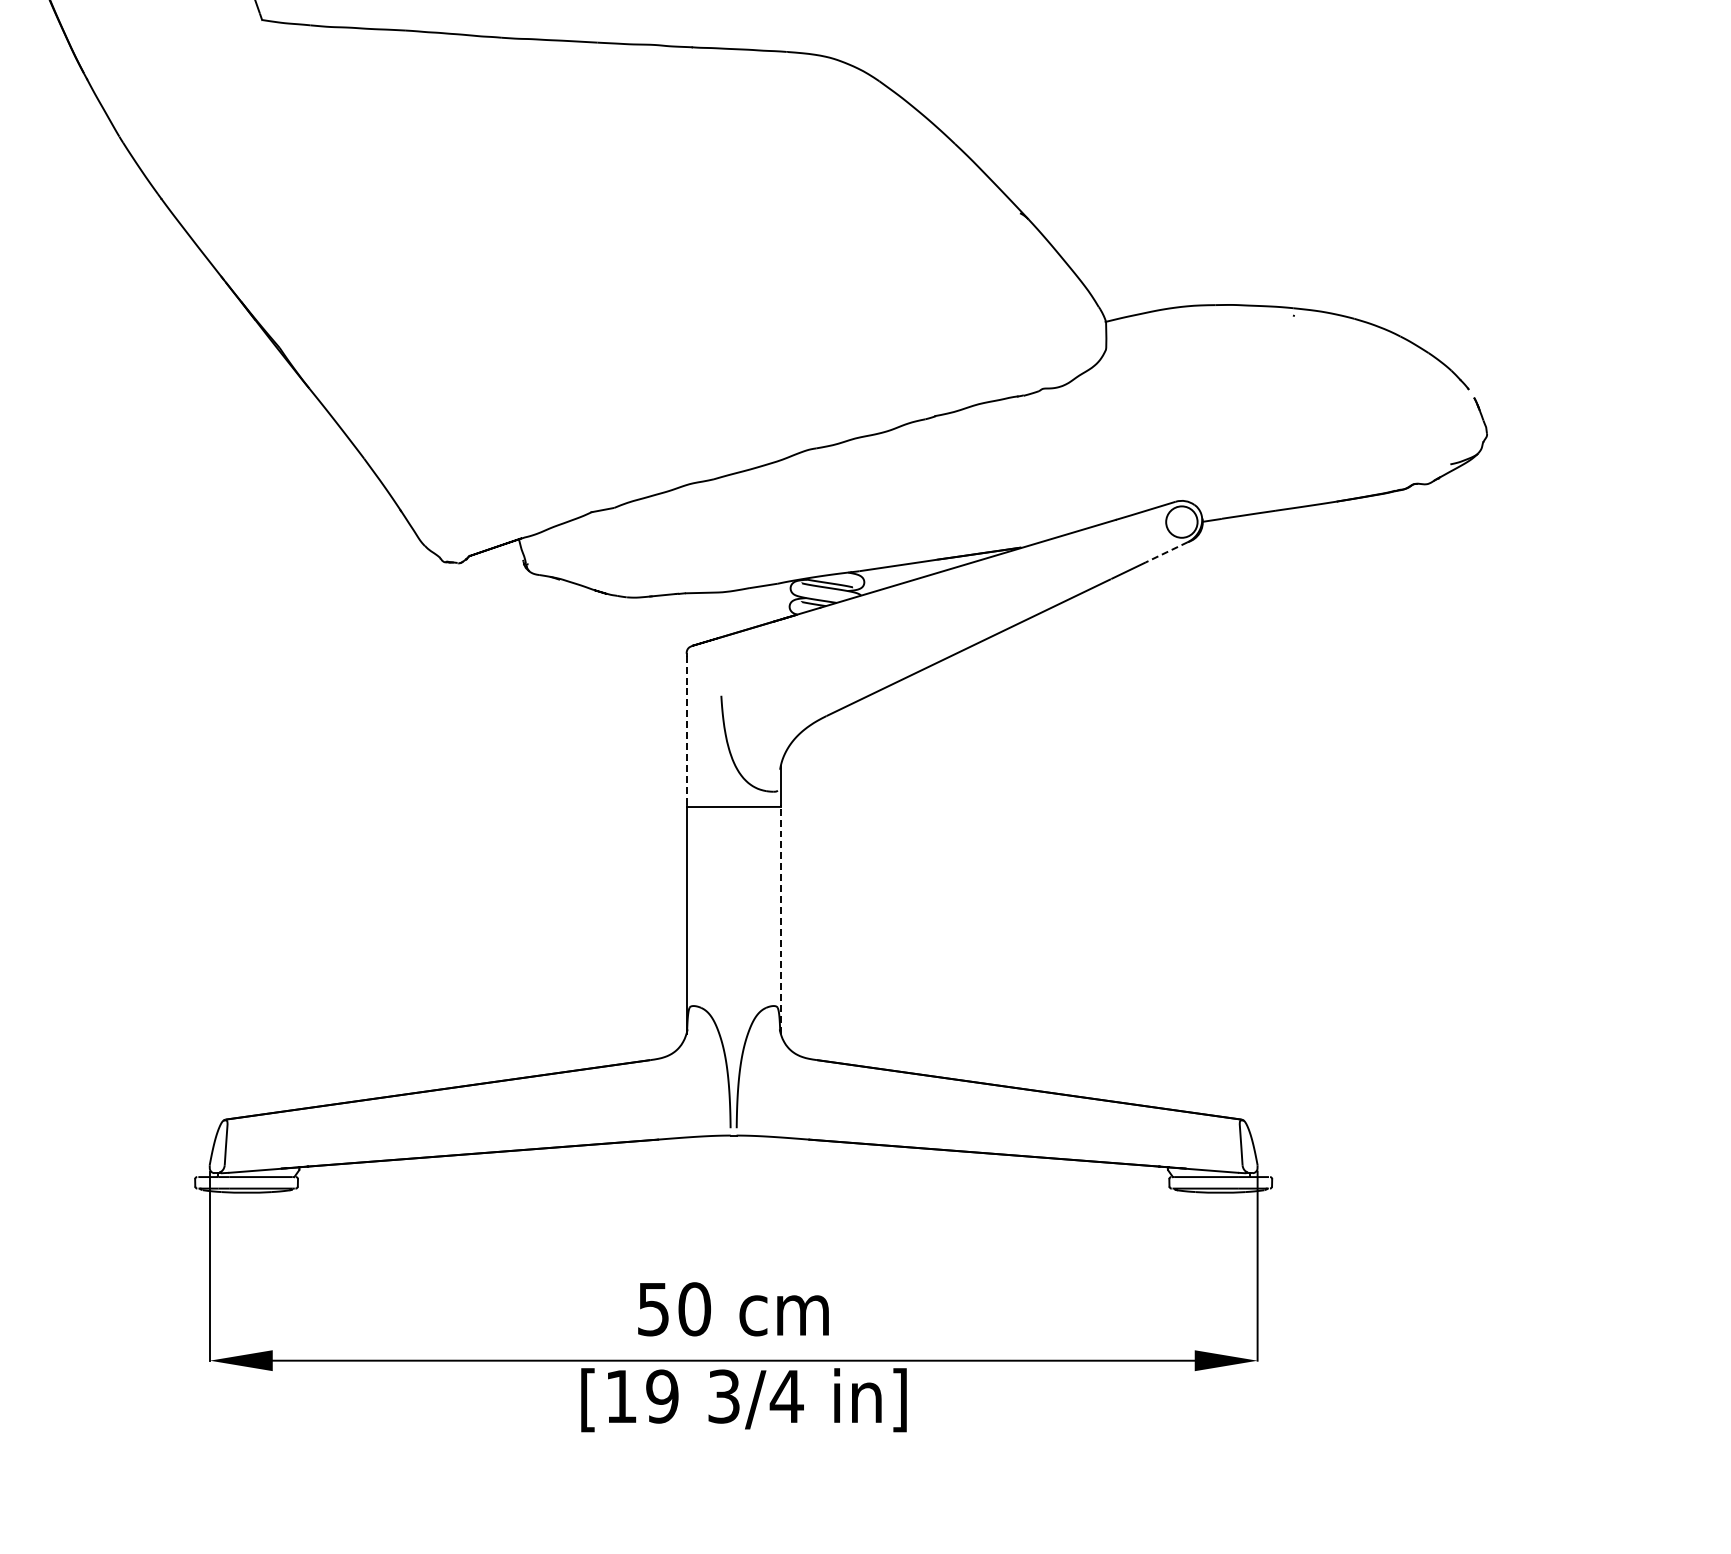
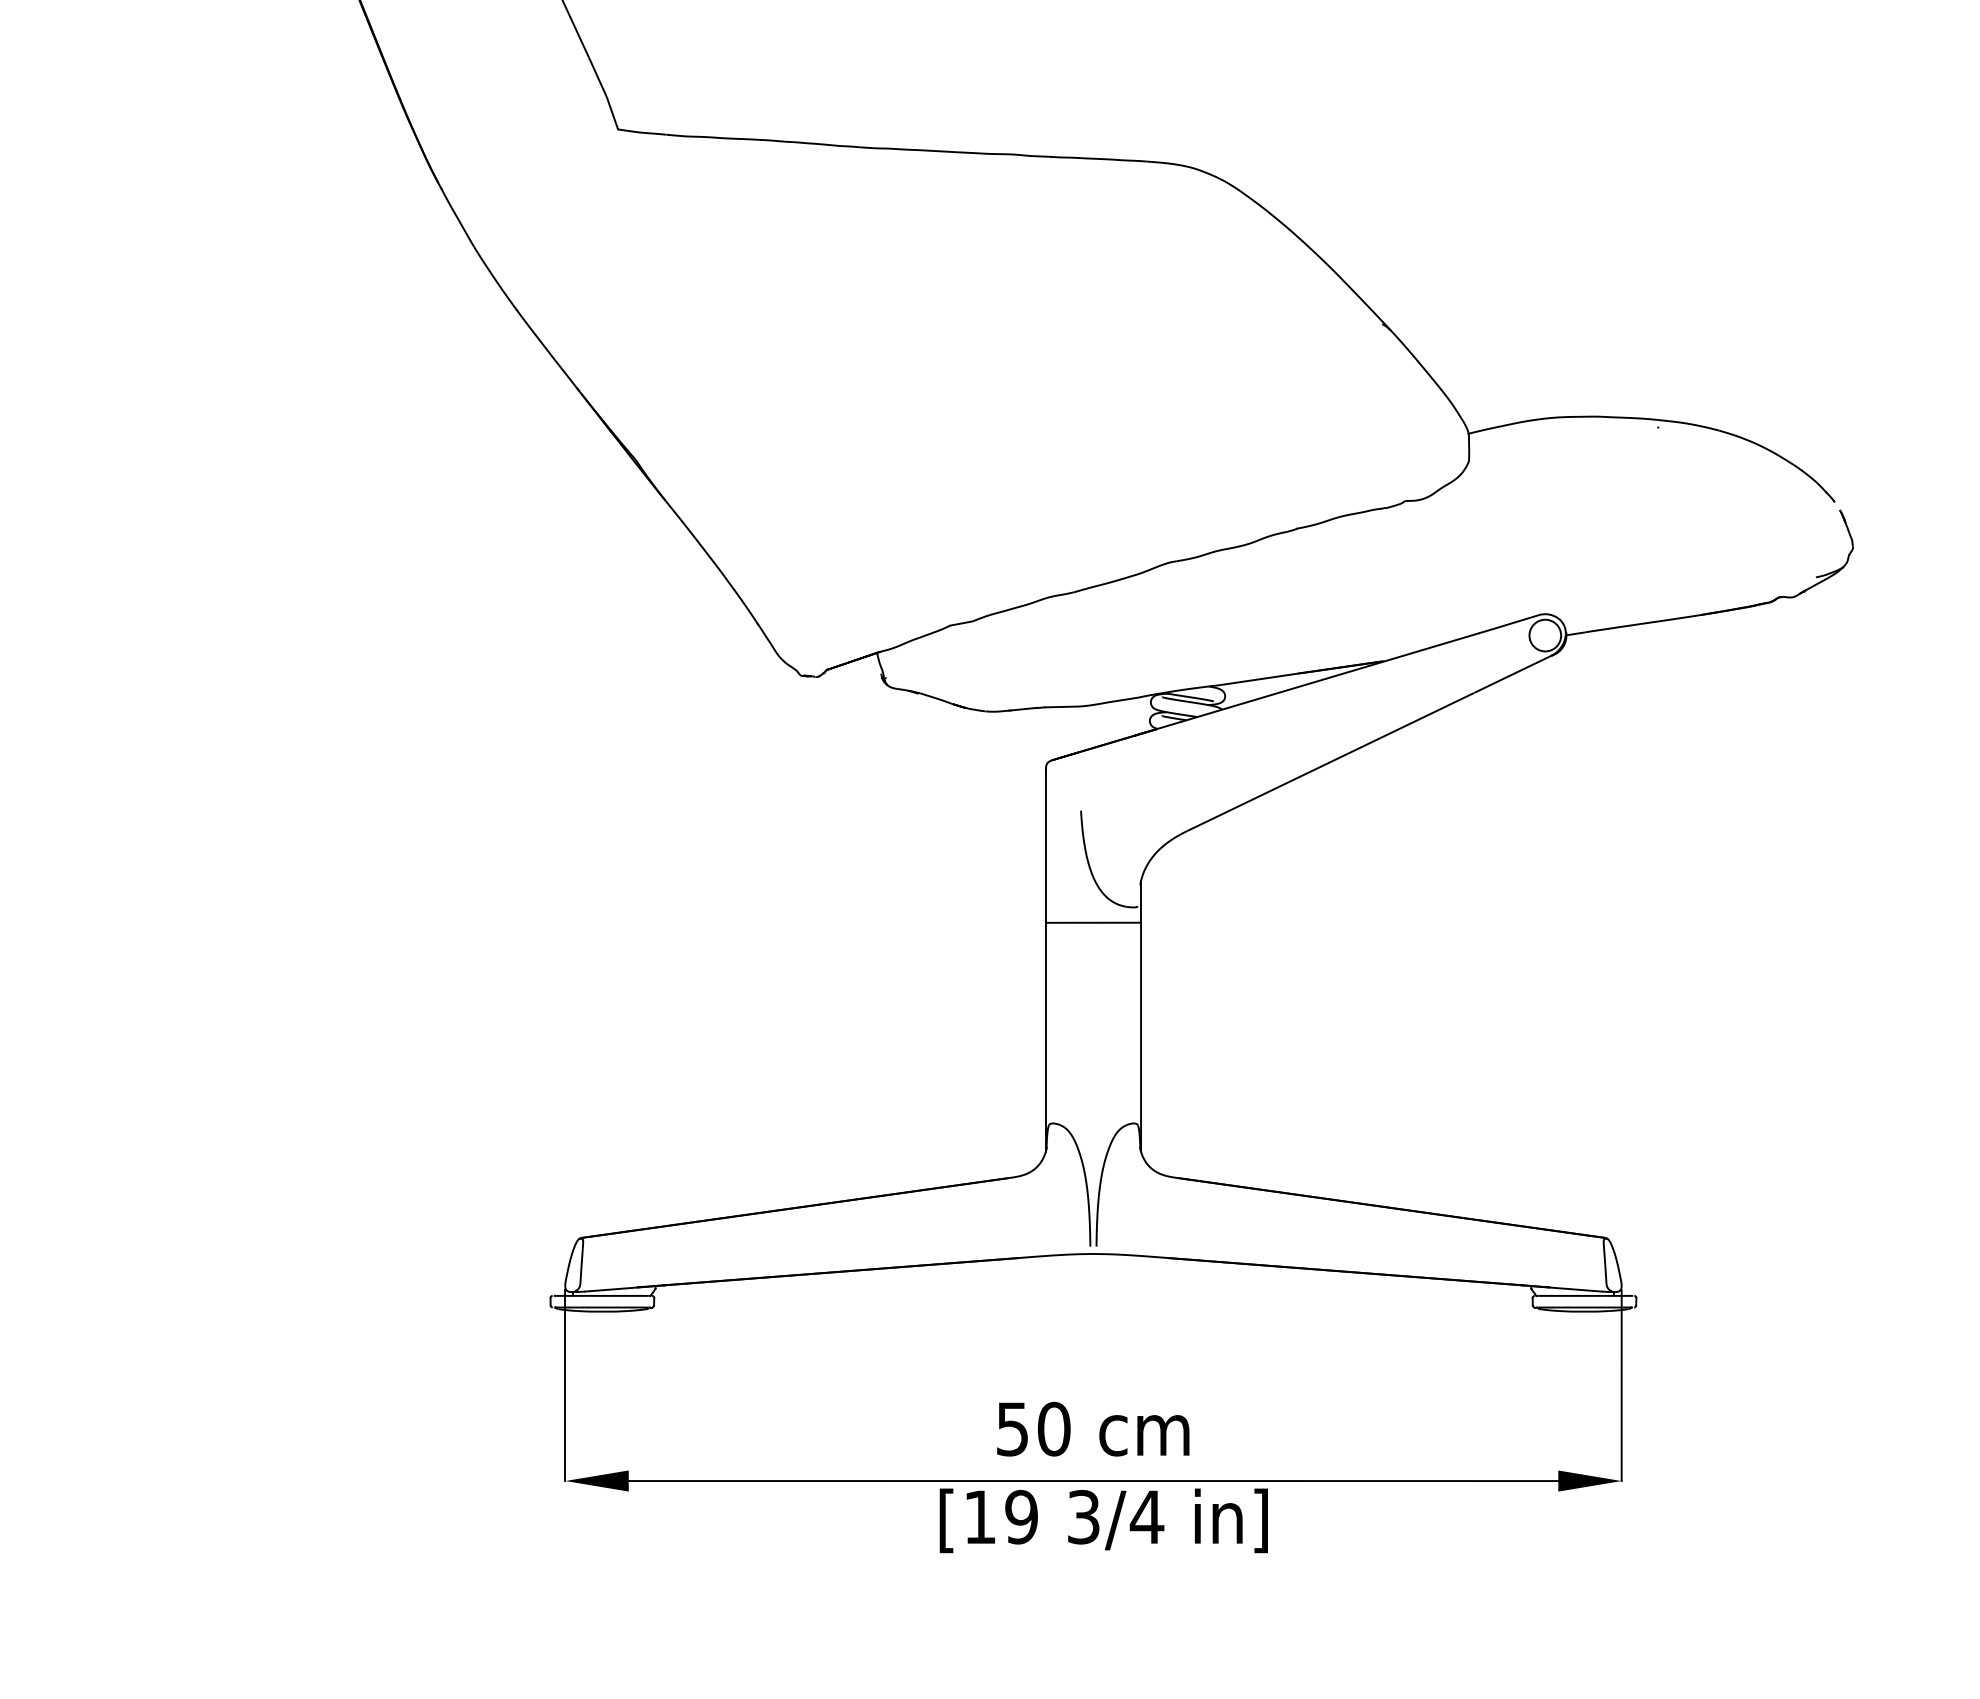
line: (1166, 552) -> (1529, 666), dashed -> solid
line: (687, 731) -> (1046, 846), dashed -> solid
line: (781, 919) -> (1141, 1036), dashed -> solid

